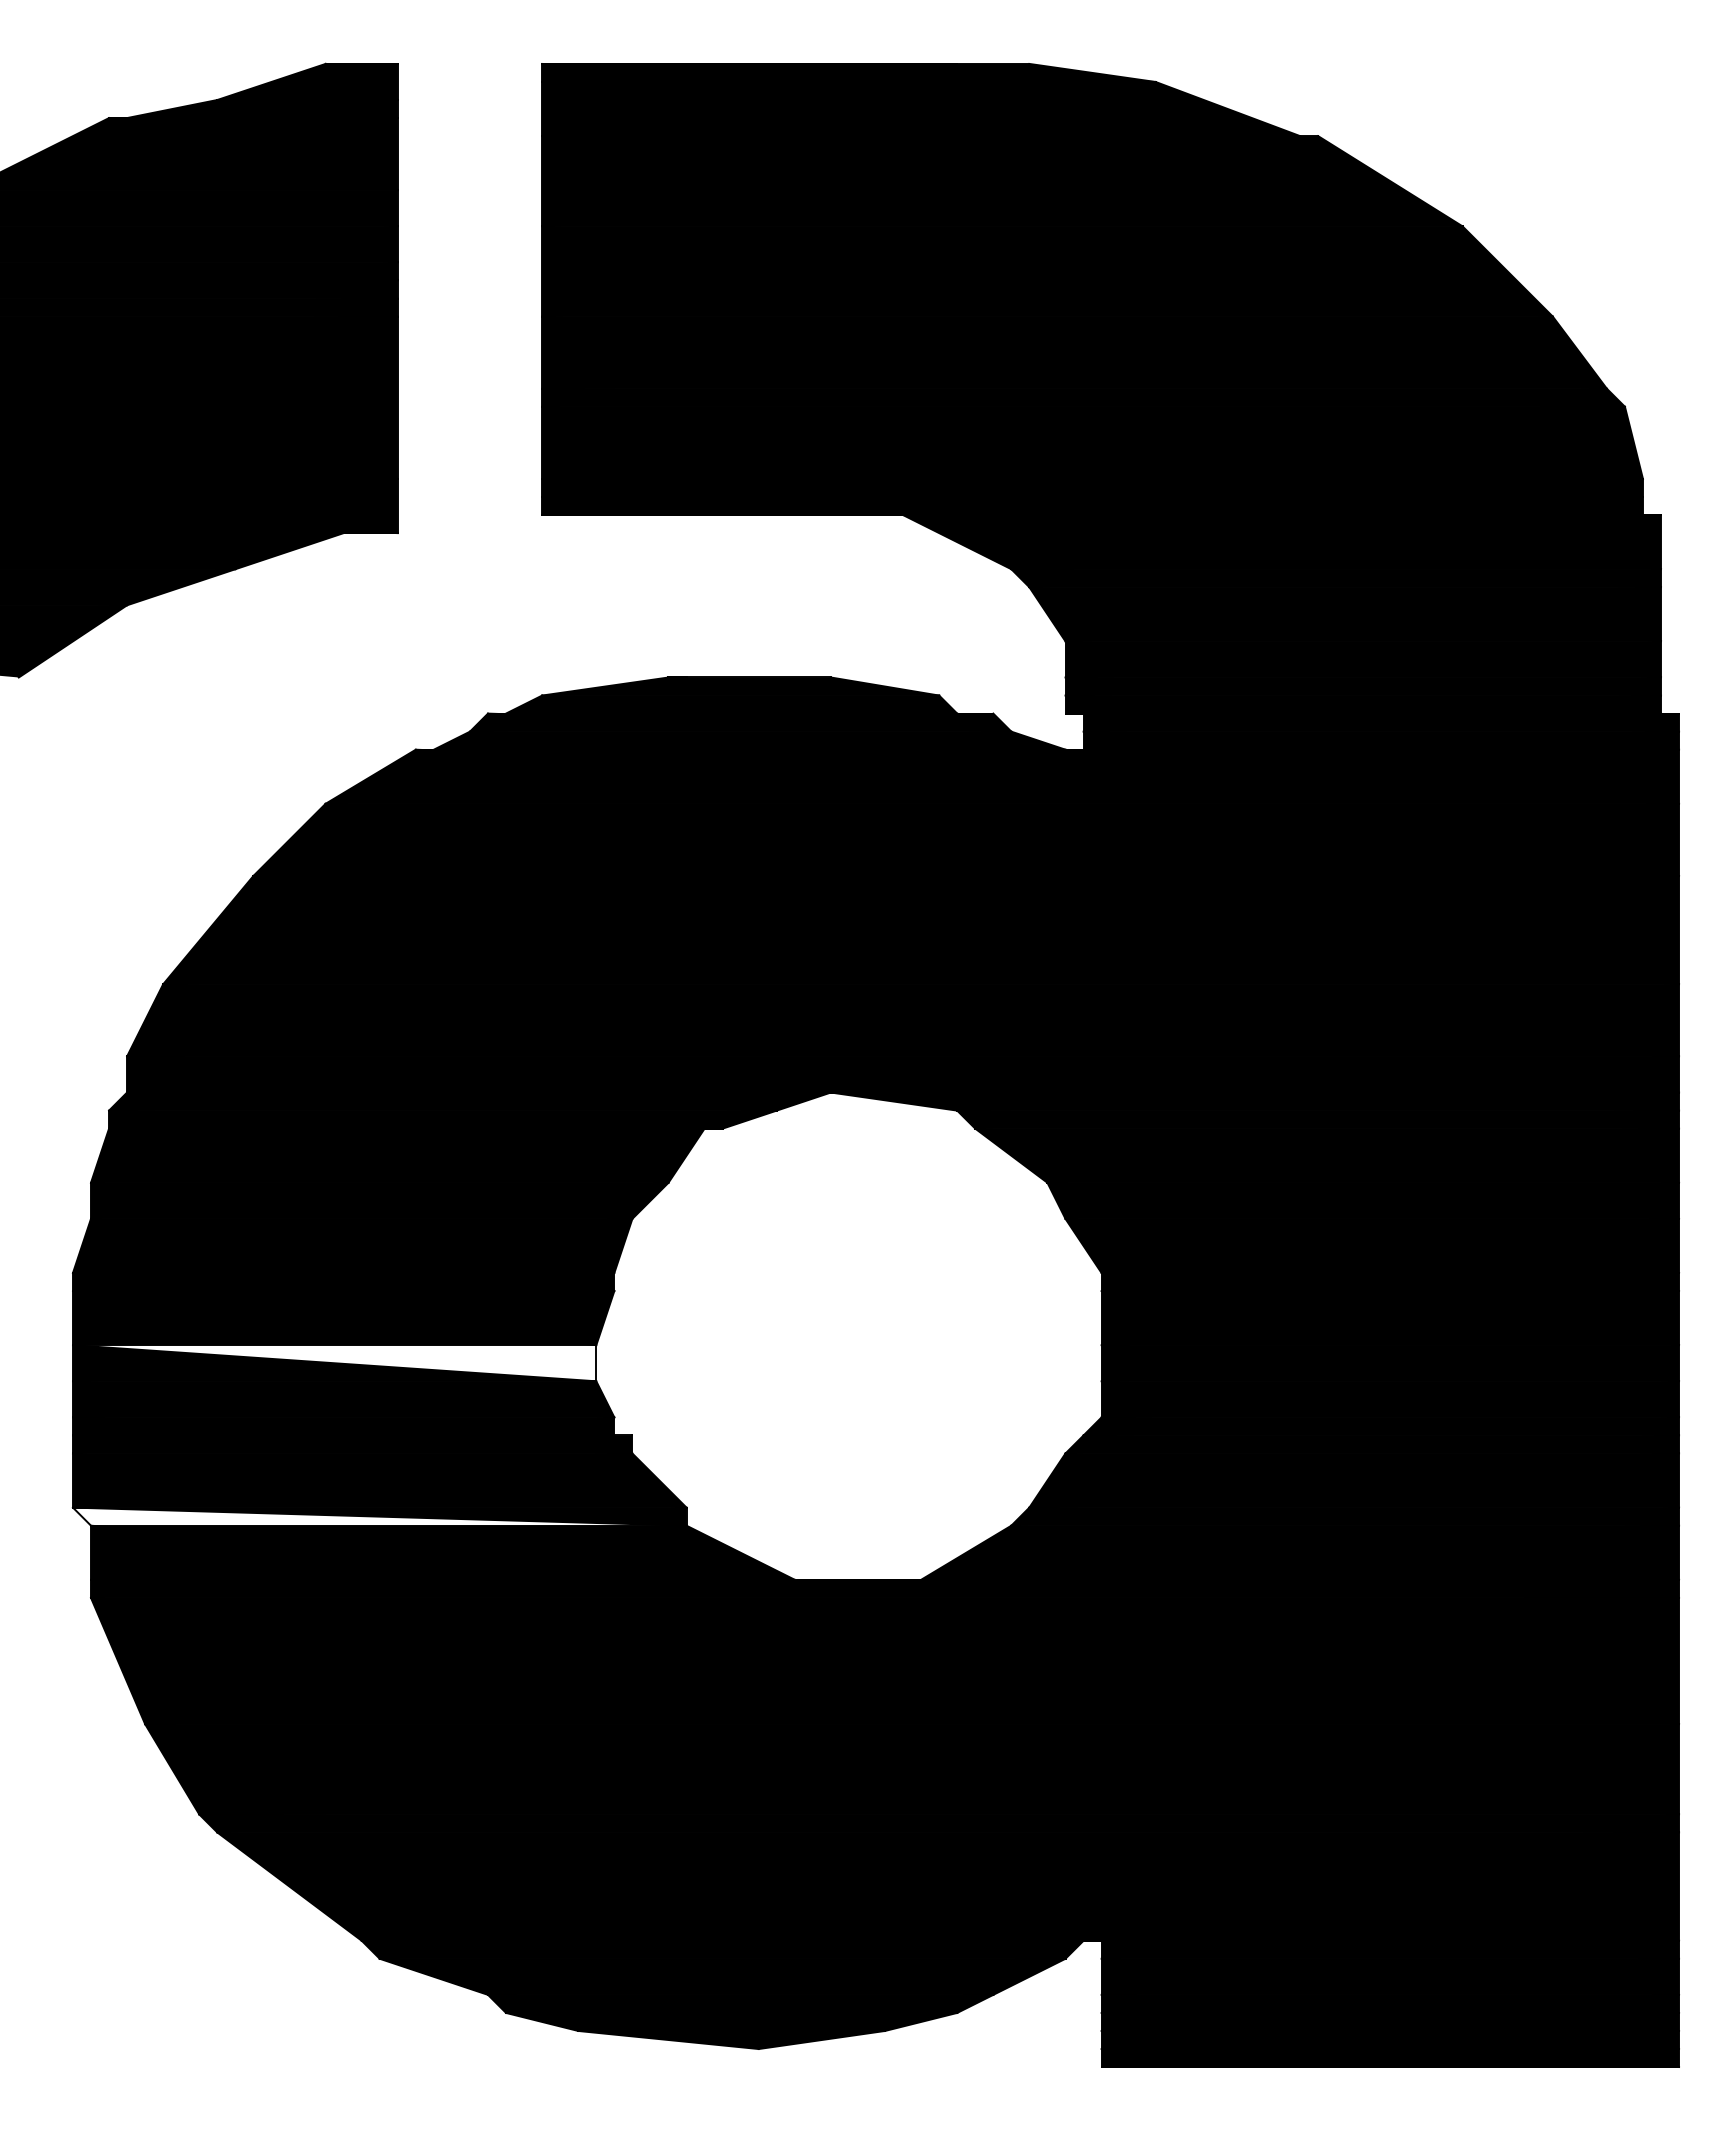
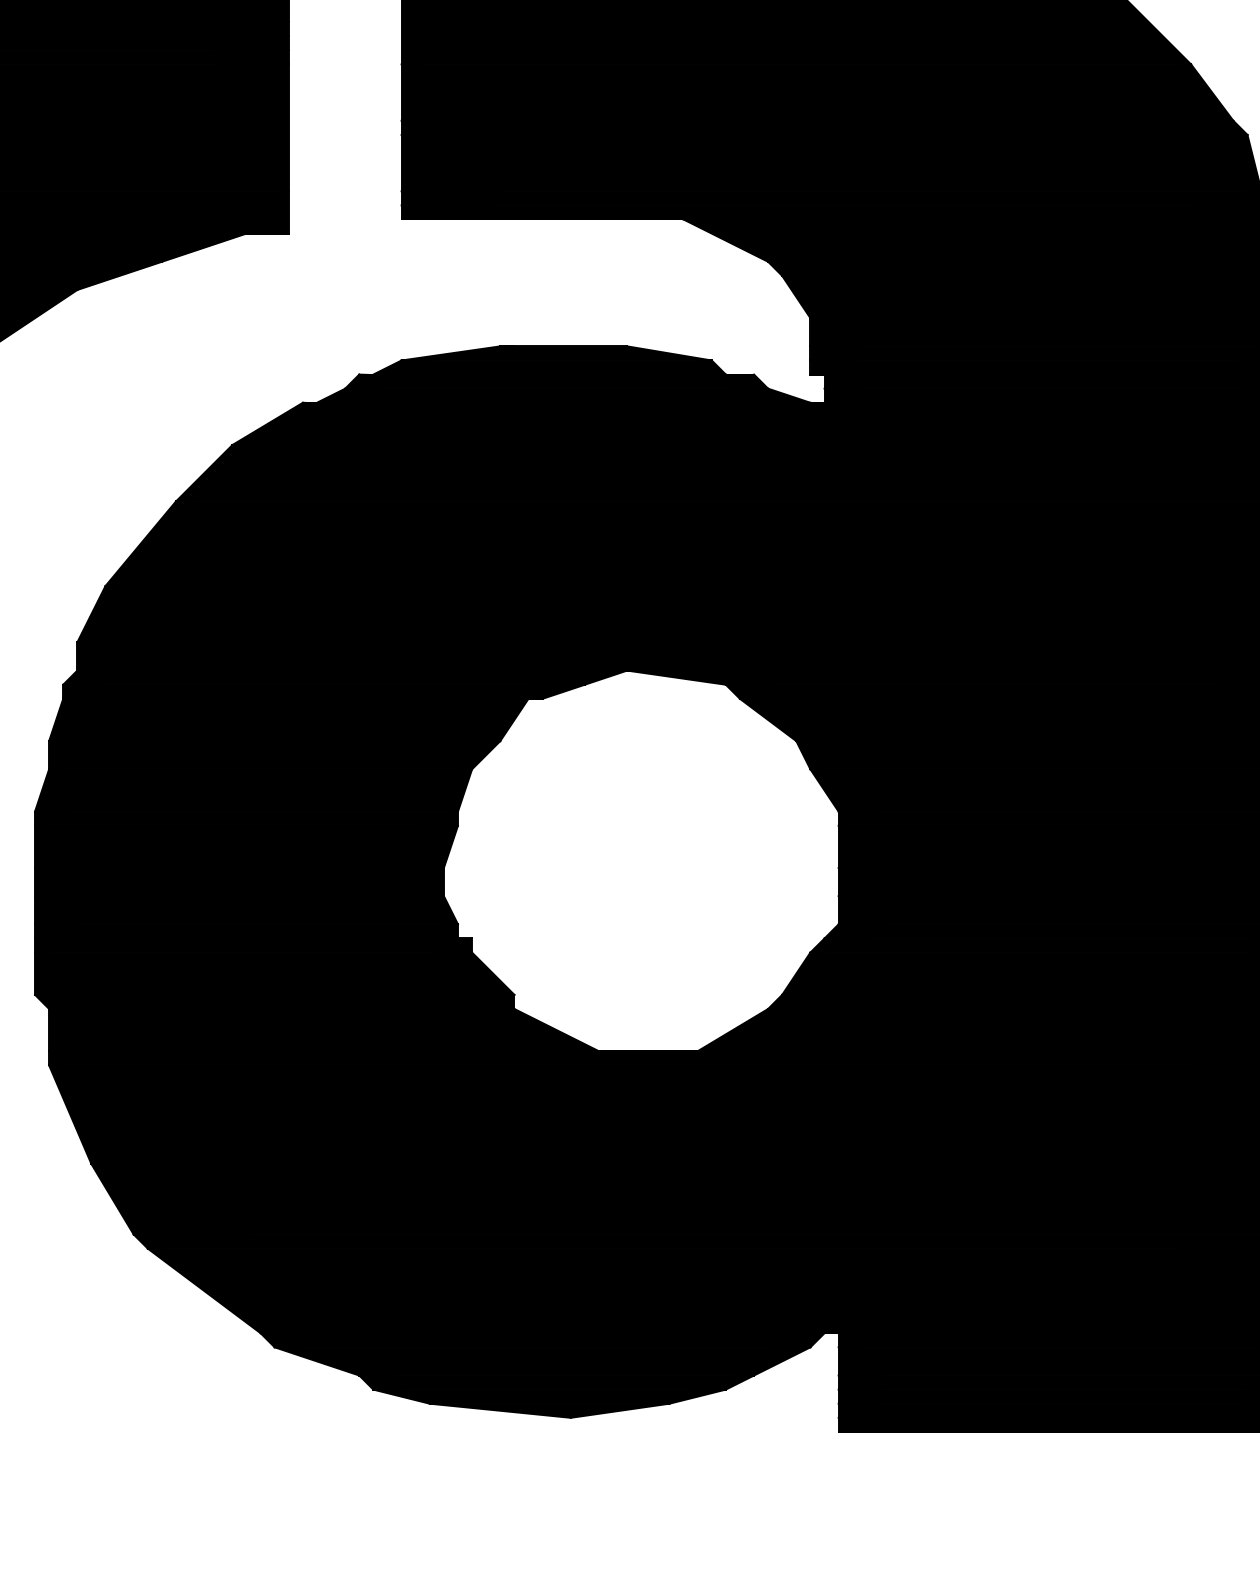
fill: (334, 1363) -> (239, 882), added
fill: (379, 1516) -> (274, 1001), added

